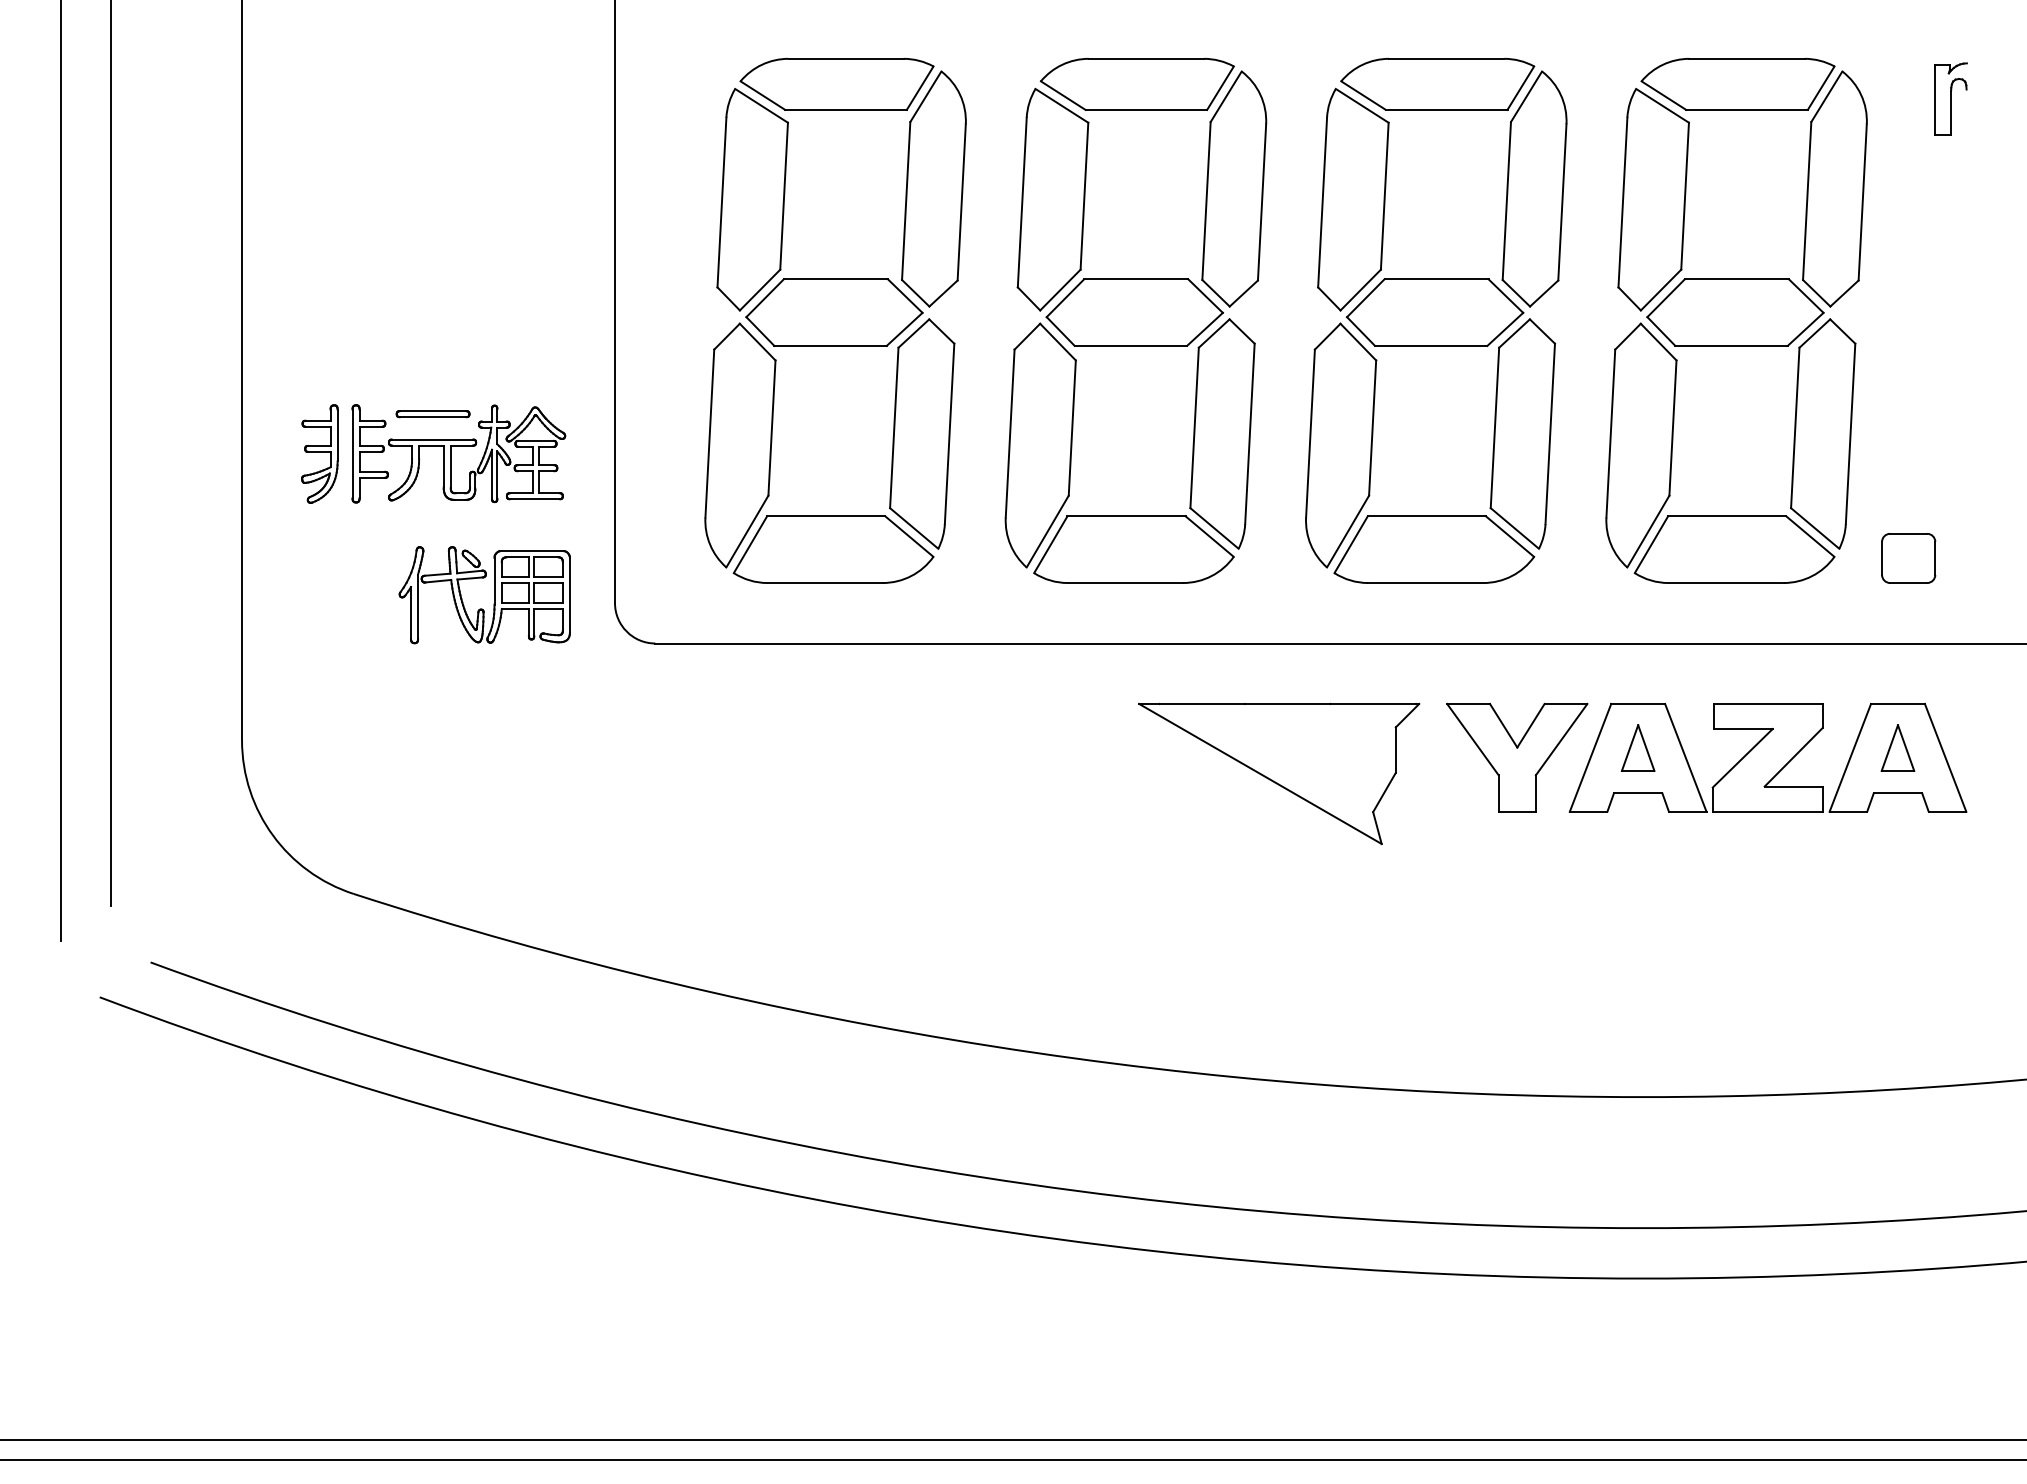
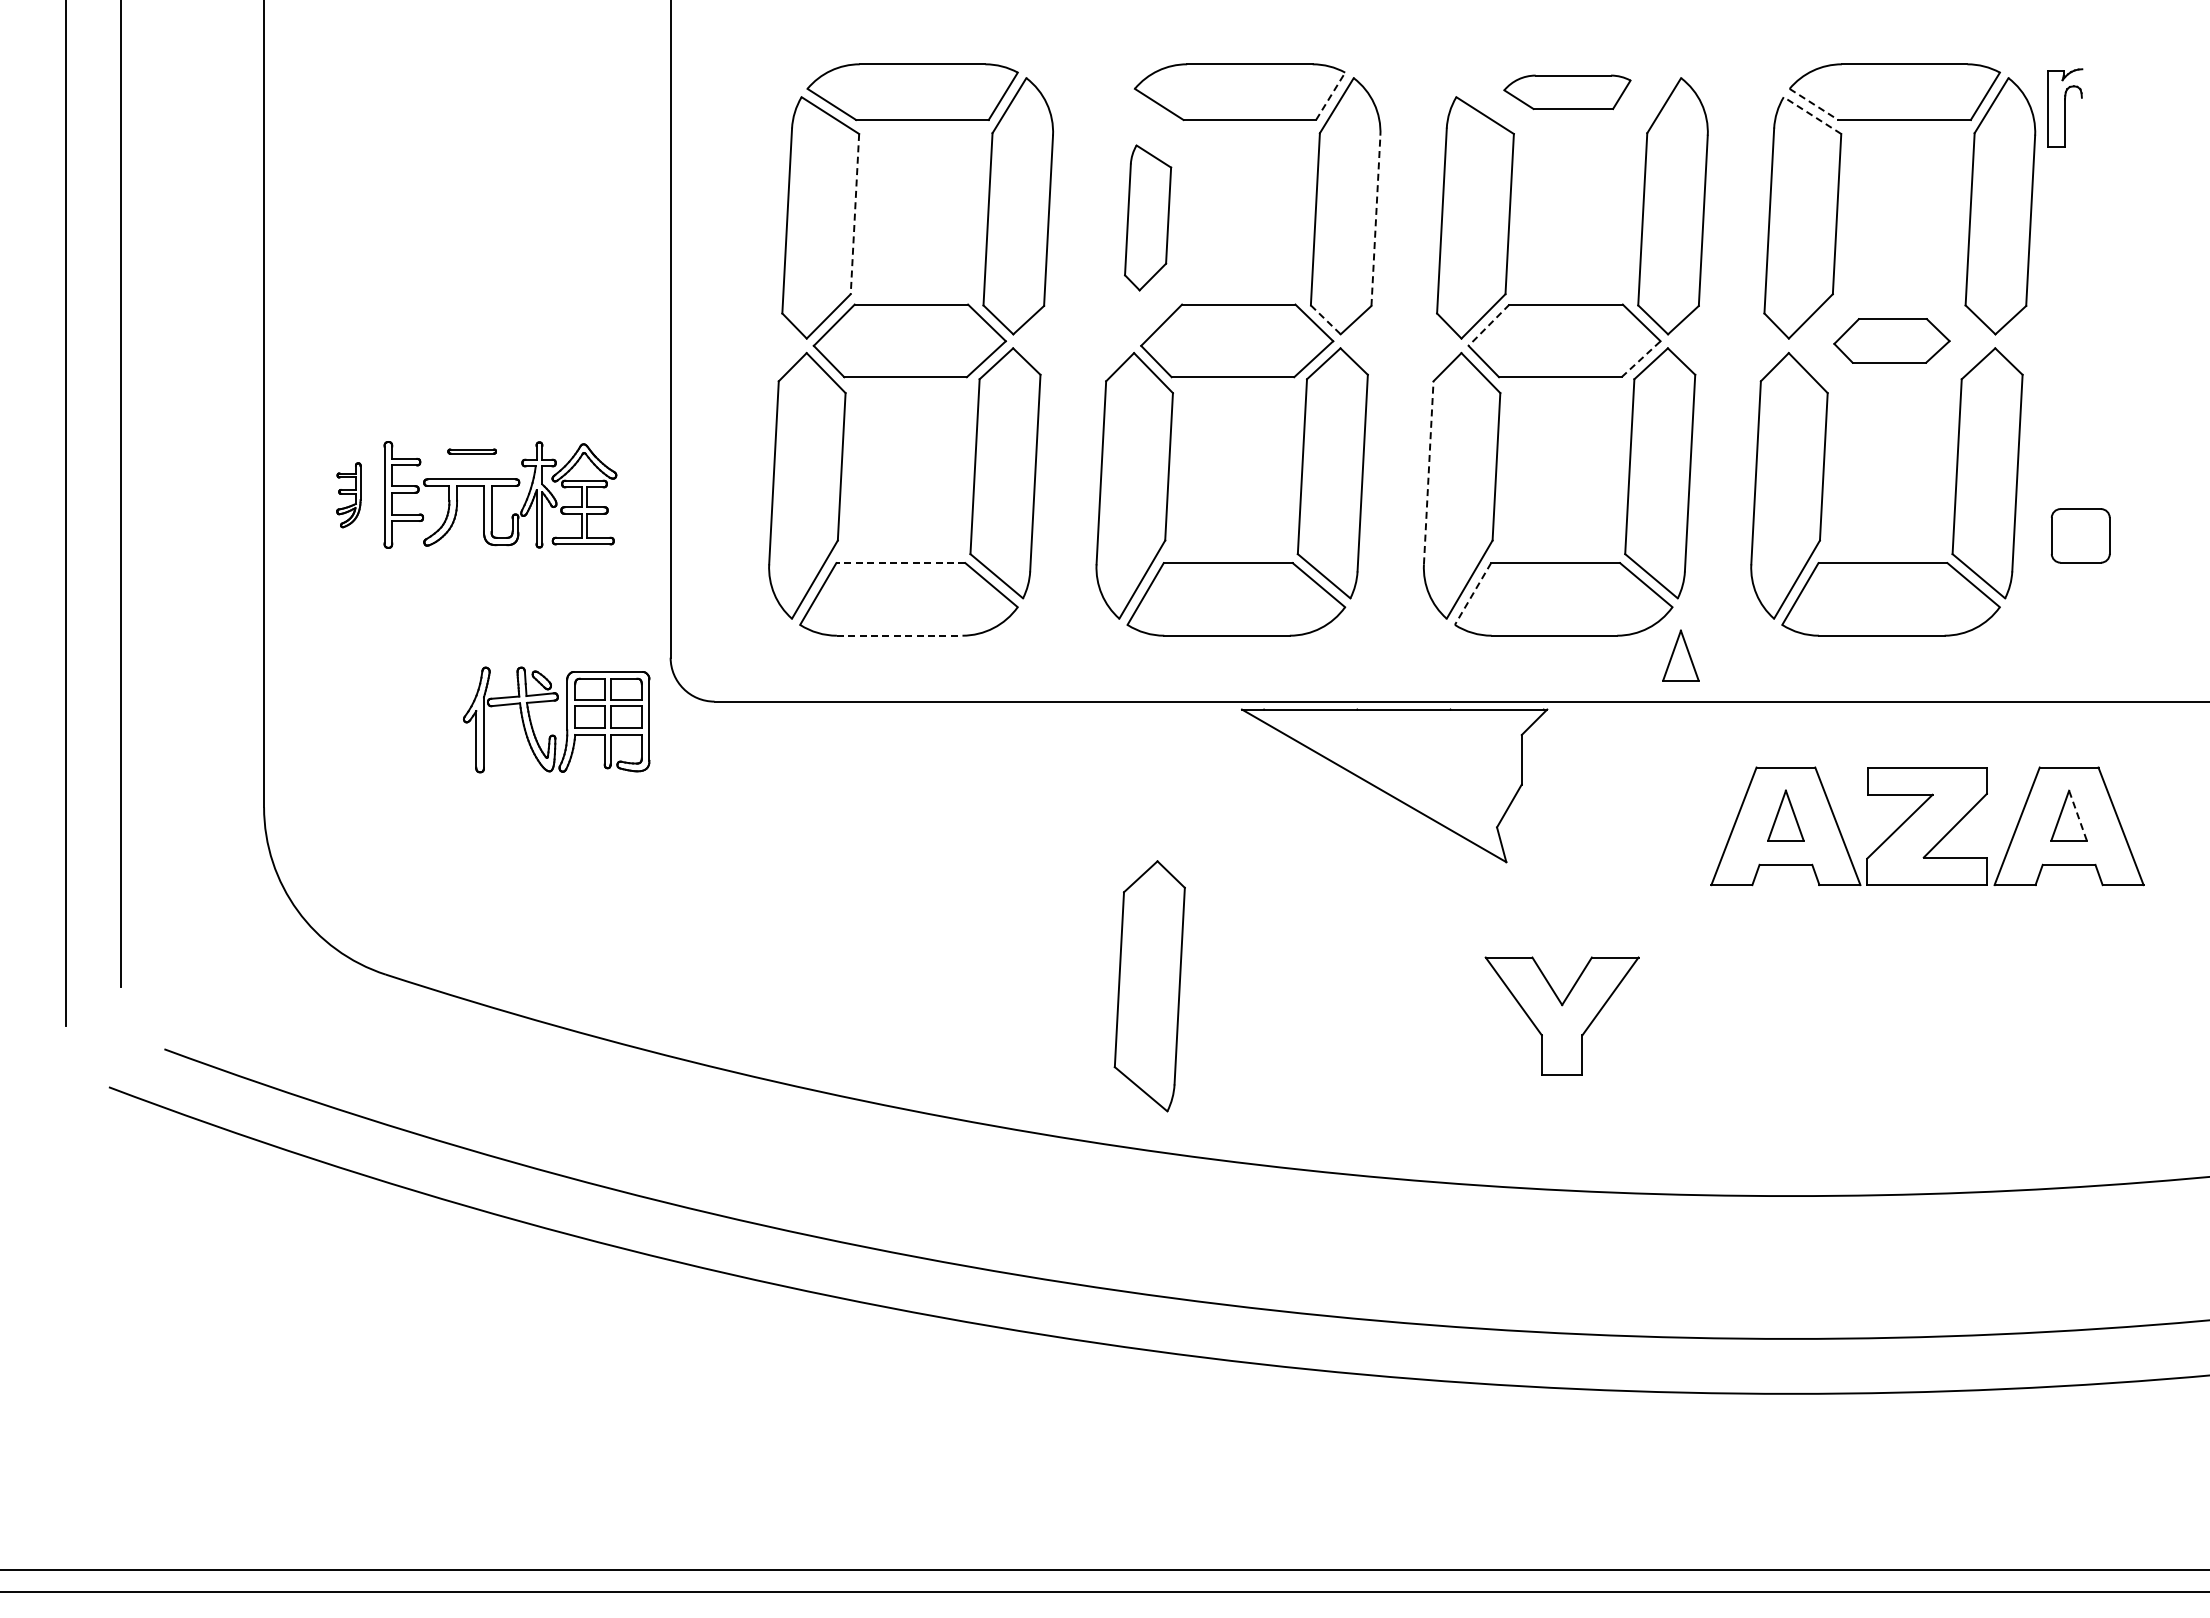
part: (1437, 84) -> (1567, 92), size x0.6
line: (1220, 88) -> (1330, 96), solid -> dashed
line: (1663, 95) -> (1813, 104), solid -> dashed
part: (1951, 98) -> (2065, 107), moved
line: (1662, 105) -> (1812, 115), solid -> dashed
line: (783, 196) -> (854, 214), solid -> dashed
part: (1052, 199) -> (1147, 217), size x0.6
line: (1261, 202) -> (1375, 220), solid -> dashed
line: (1215, 292) -> (1325, 319), solid -> dashed
line: (1365, 298) -> (1488, 325), solid -> dashed
part: (1735, 312) -> (1891, 340), size x0.6
line: (1505, 329) -> (1641, 359), solid -> dashed
part: (432, 414) -> (471, 451), size x0.6
line: (1310, 433) -> (1428, 472), solid -> dashed
part: (319, 454) -> (348, 495), size x0.6
line: (825, 516) -> (900, 563), solid -> dashed
line: (1351, 544) -> (1473, 593), solid -> dashed
part: (1908, 558) -> (2080, 535), moved
line: (824, 582) -> (899, 635), solid -> dashed
part: (493, 594) -> (566, 719), moved
part: (1541, 601) -> (1680, 655), added
line: (1905, 747) -> (2077, 815), solid -> dashed
part: (1516, 757) -> (1561, 1015), moved
part: (1279, 773) -> (1394, 785), moved
part: (1054, 904) -> (1149, 986), added

